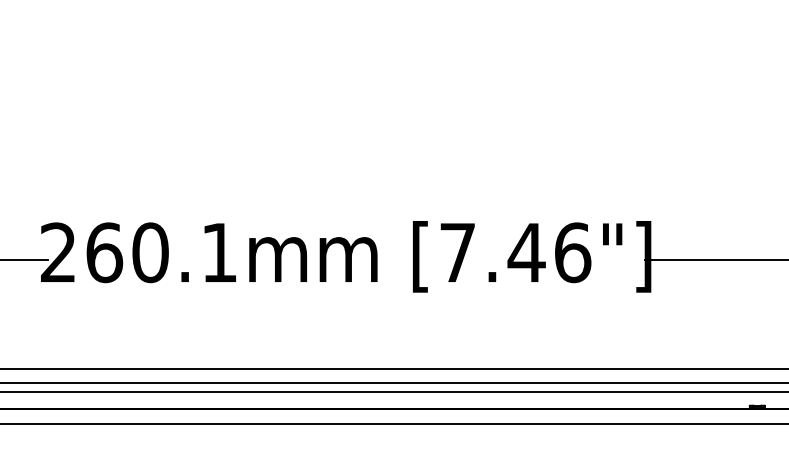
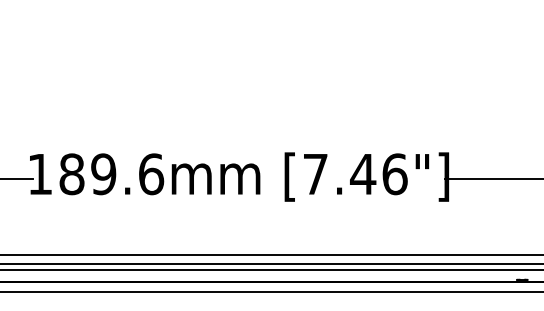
text: (140, 253) -> (96, 174), 260.1mm -> 189.6mm

